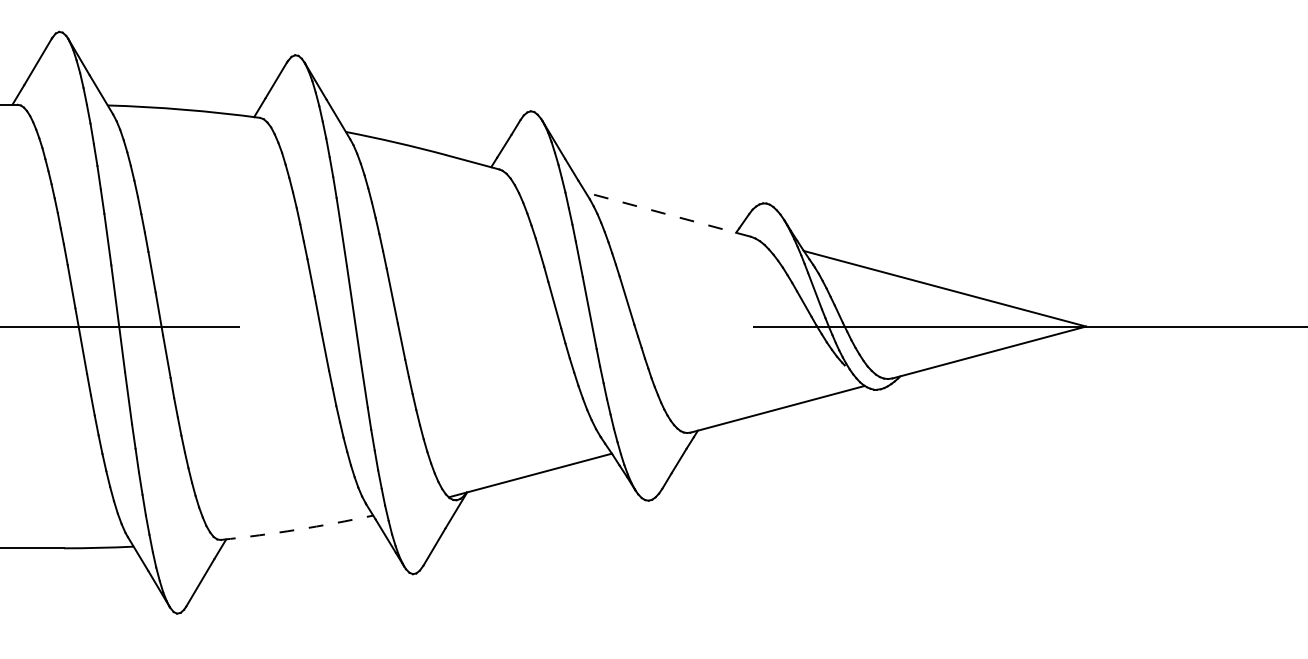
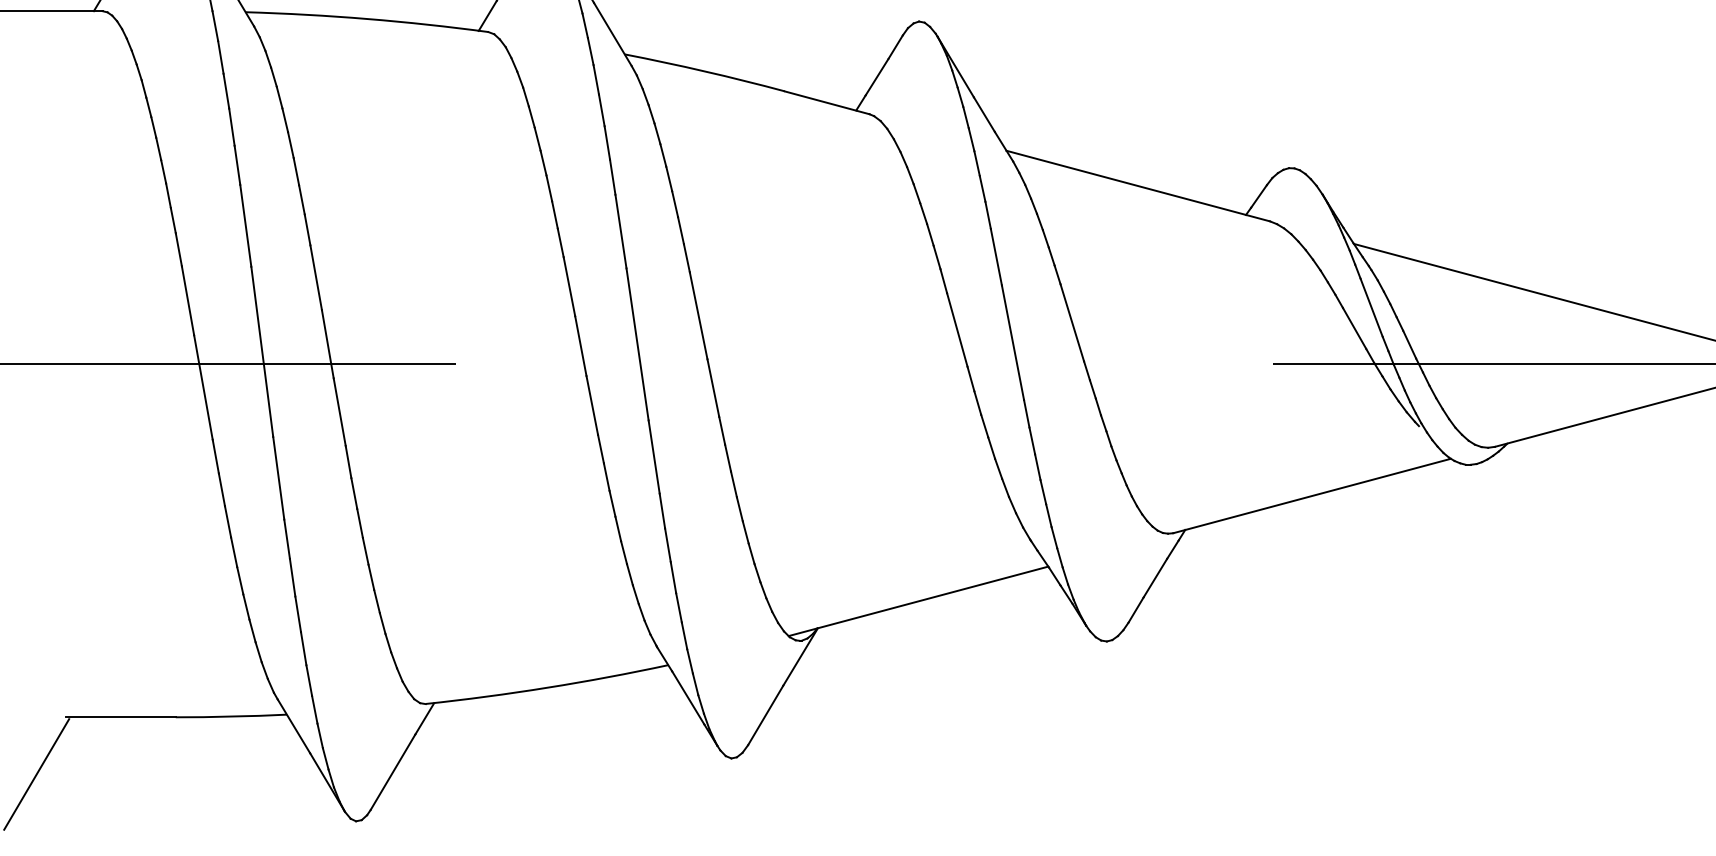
line: (668, 214) -> (1138, 185), dashed -> solid
arc: (297, 529) -> (547, 687), dashed -> solid

